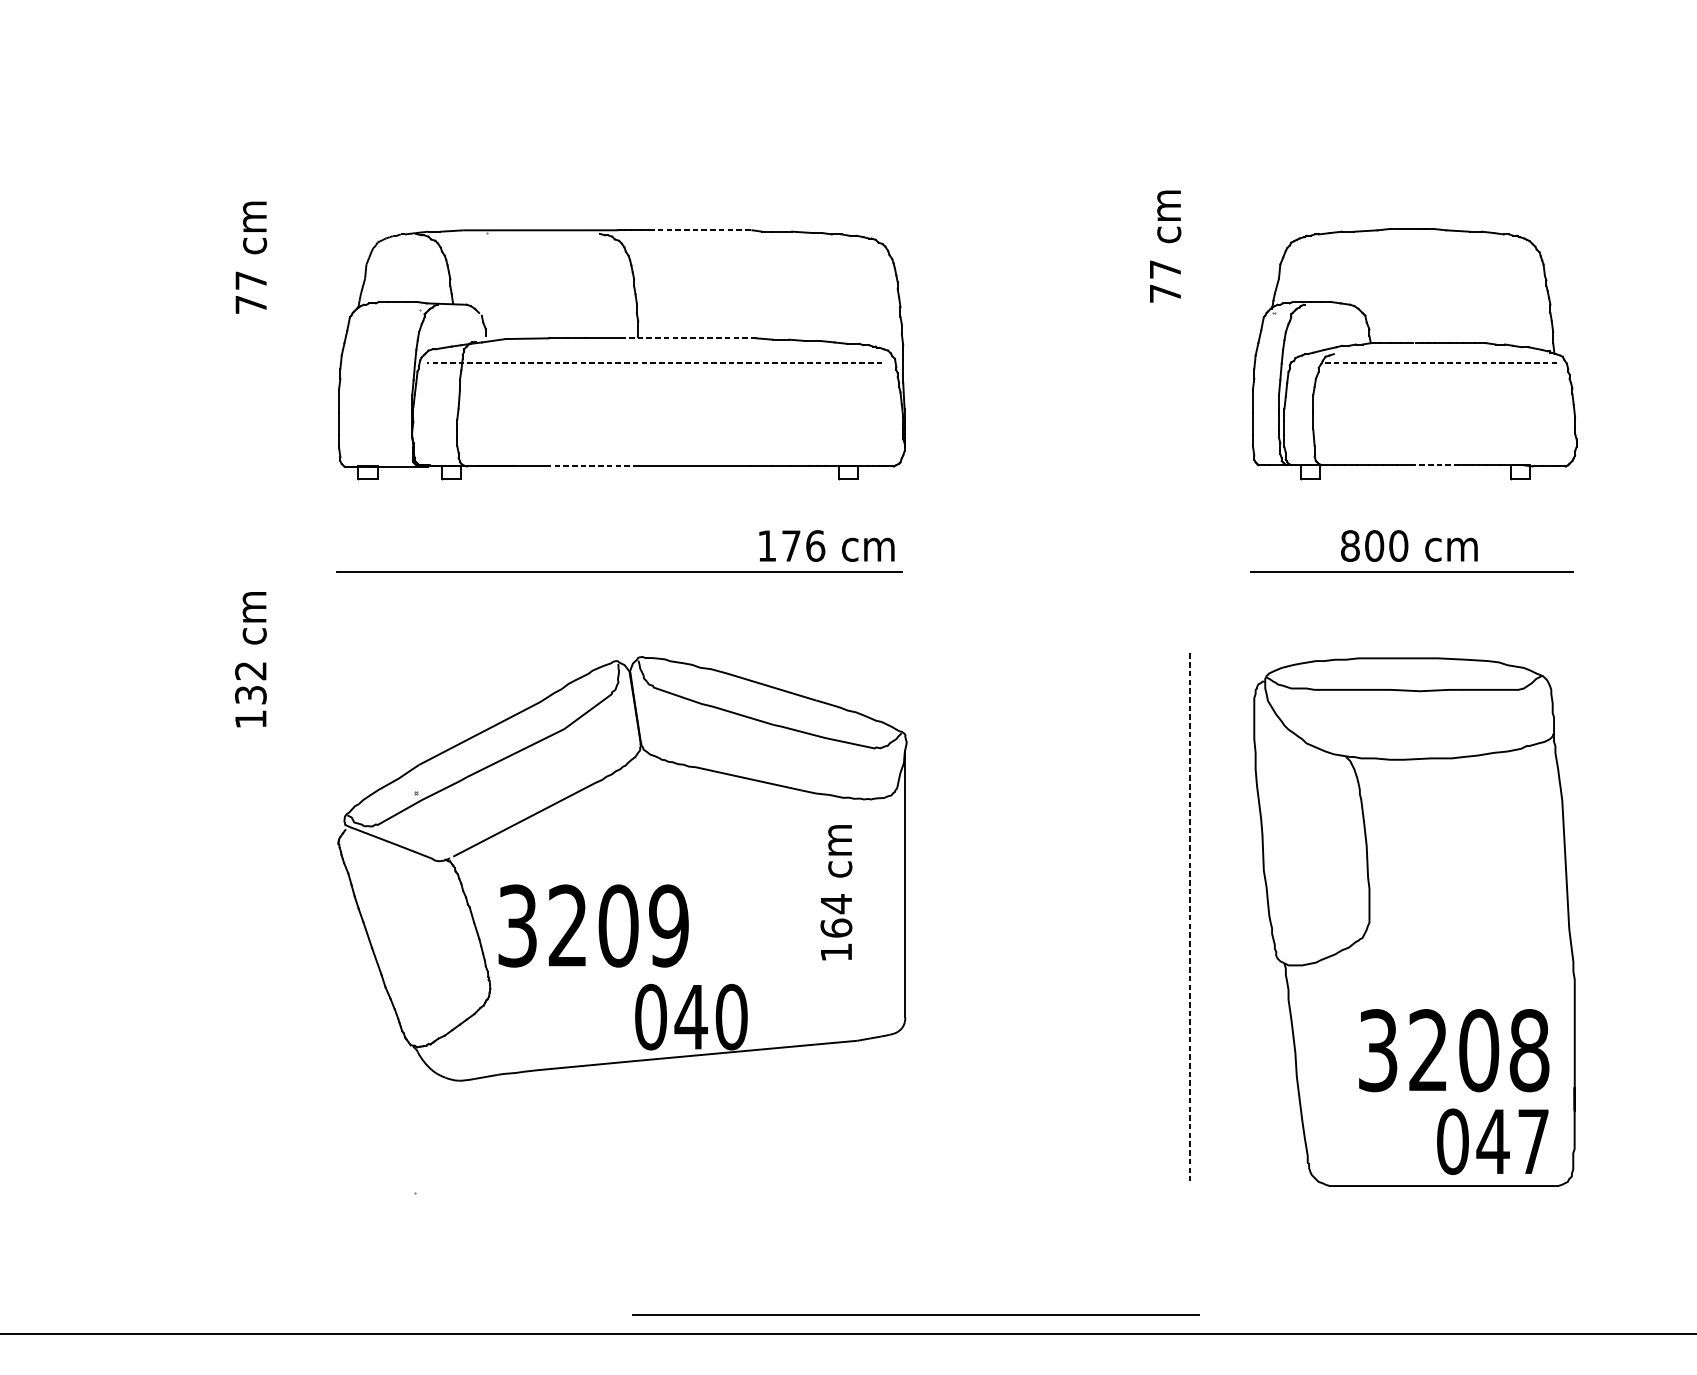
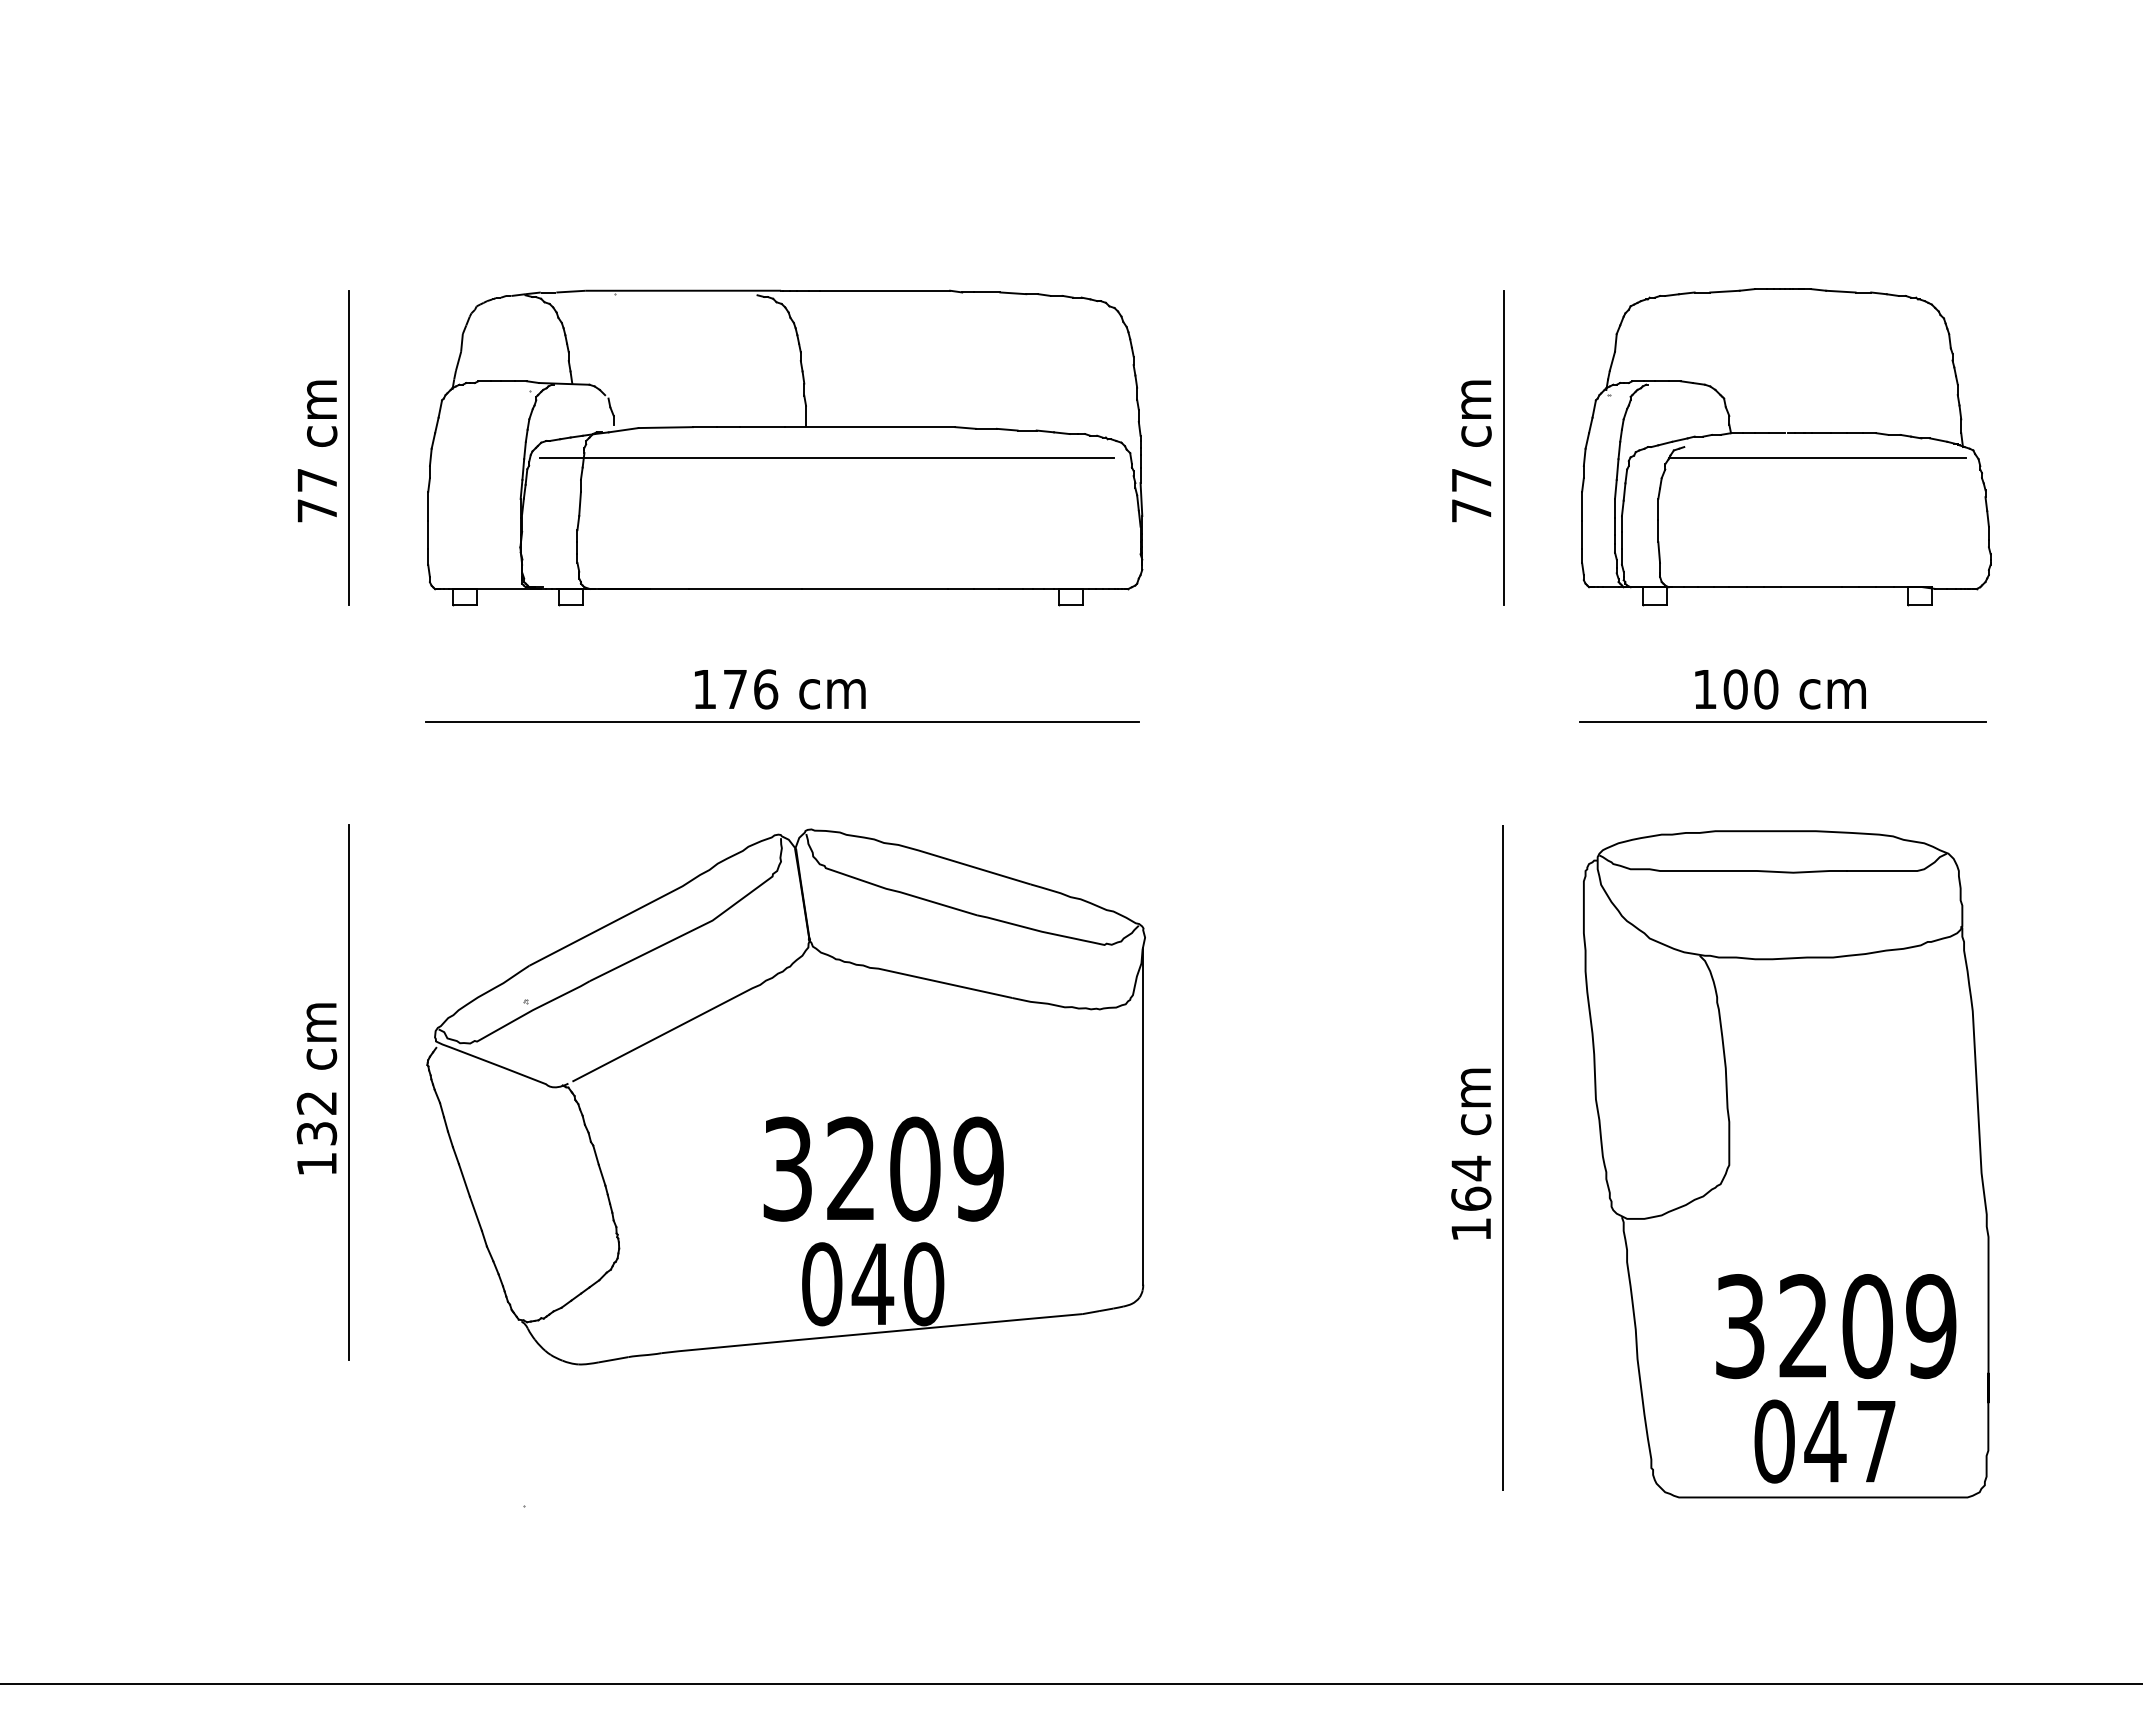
line: (701, 230) -> (885, 290), dashed -> solid
text: (1165, 246) -> (1471, 451), moved
text: (251, 257) -> (317, 451), moved
line: (688, 338) -> (869, 427), dashed -> solid
line: (276, 354) -> (349, 447), added
line: (1190, 354) -> (1503, 447), added
line: (654, 362) -> (826, 457), dashed -> solid
line: (1439, 362) -> (1817, 457), dashed -> solid
line: (1434, 465) -> (1811, 587), dashed -> solid
line: (590, 466) -> (745, 588), dashed -> solid
text: (827, 546) -> (780, 689), moved
text: (1350, 546) -> (1705, 689), 800 -> 100
text: (250, 659) -> (316, 1088), moved
line: (276, 865) -> (349, 1092), added
text: (836, 892) -> (1471, 1153), moved
line: (1190, 917) -> (1503, 1158), dashed -> solid
text: (593, 925) -> (883, 1168), moved
text: (1529, 1050) -> (1931, 1326), 3208 -> 3209
text: (1492, 1141) -> (1824, 1441), moved
line: (915, 1315) -> (1156, 1660), removed

